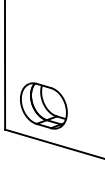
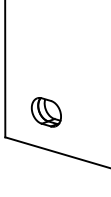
part: (44, 106) -> (46, 112), size x0.6

